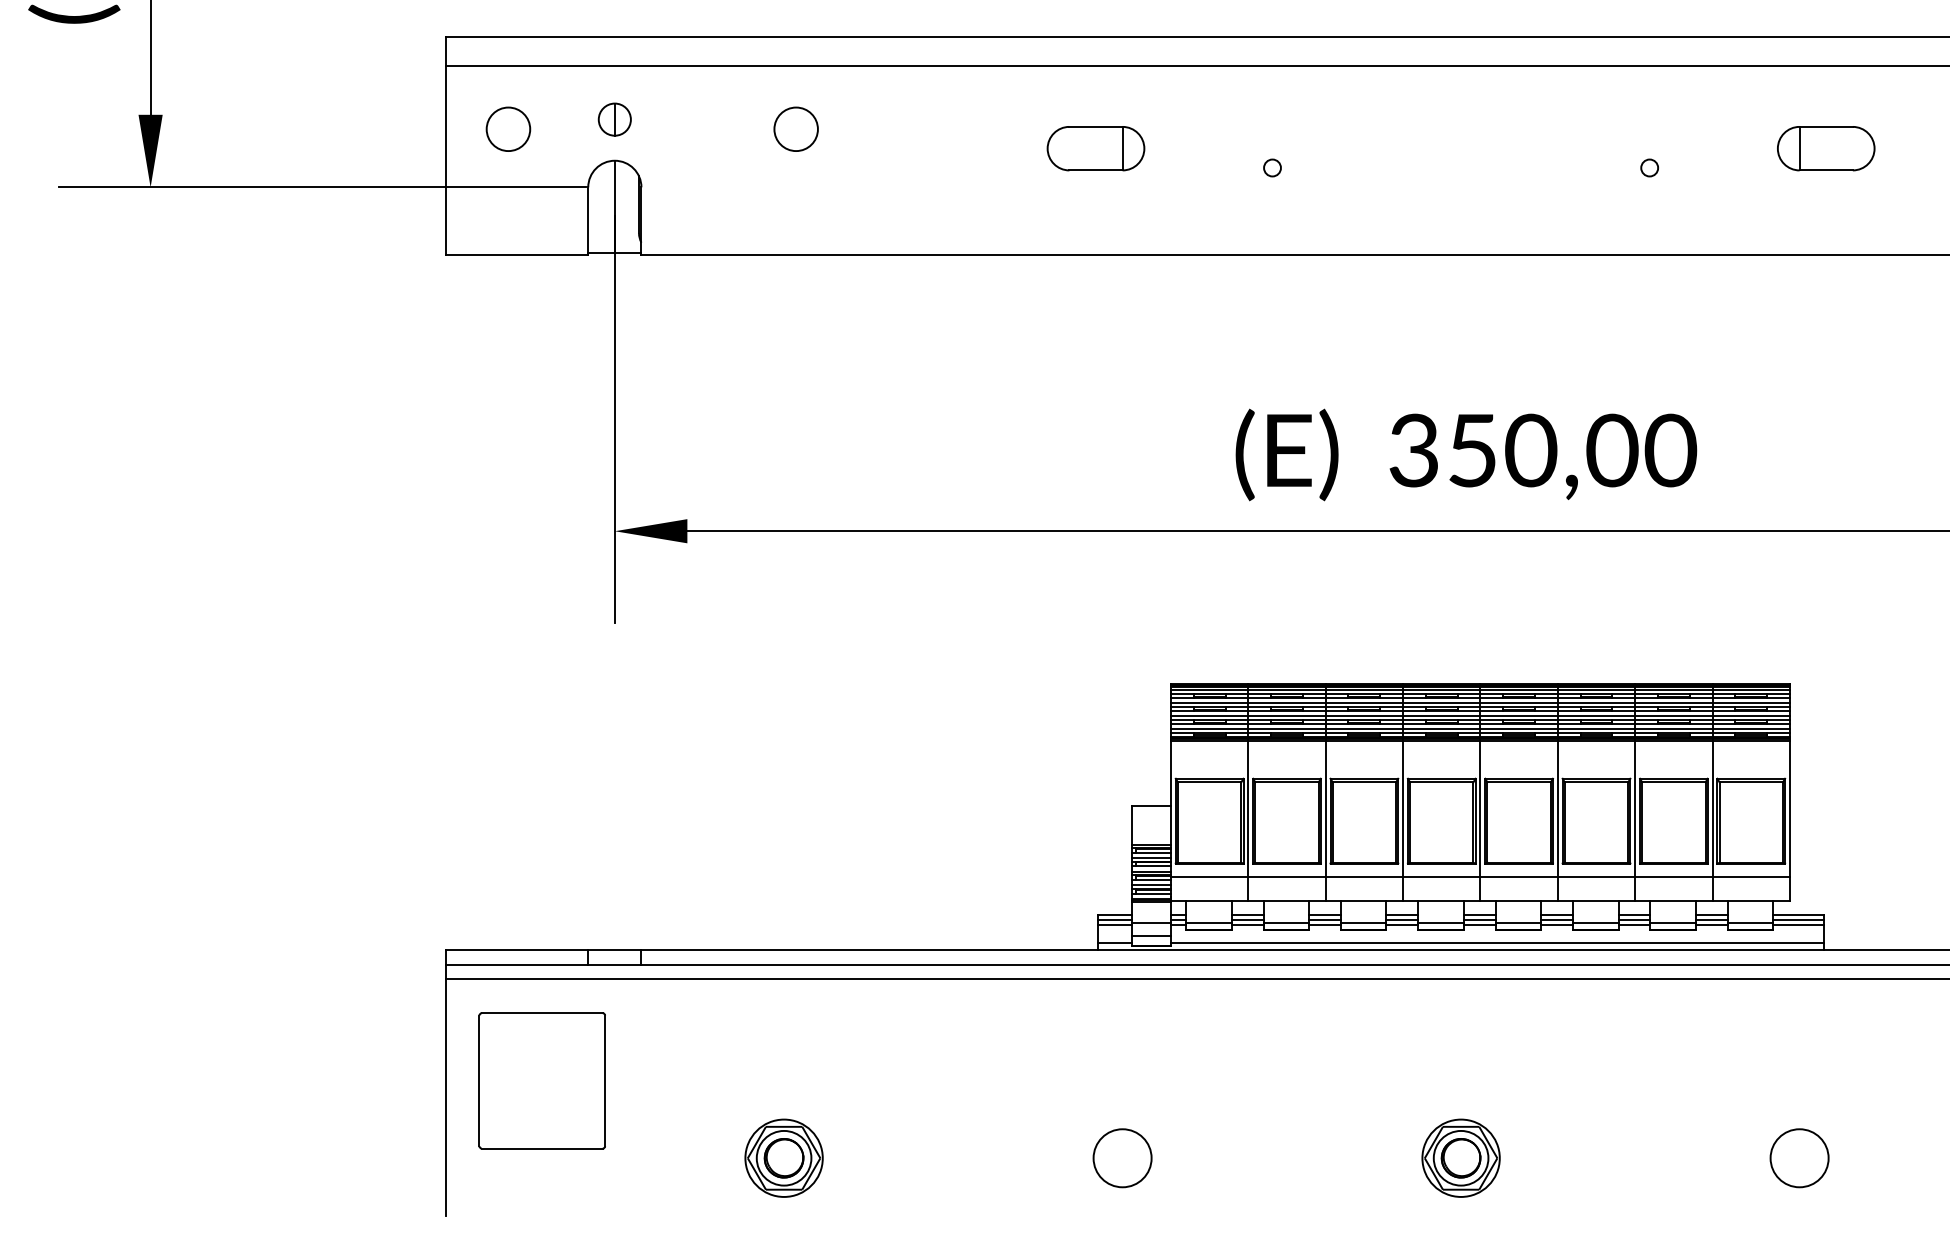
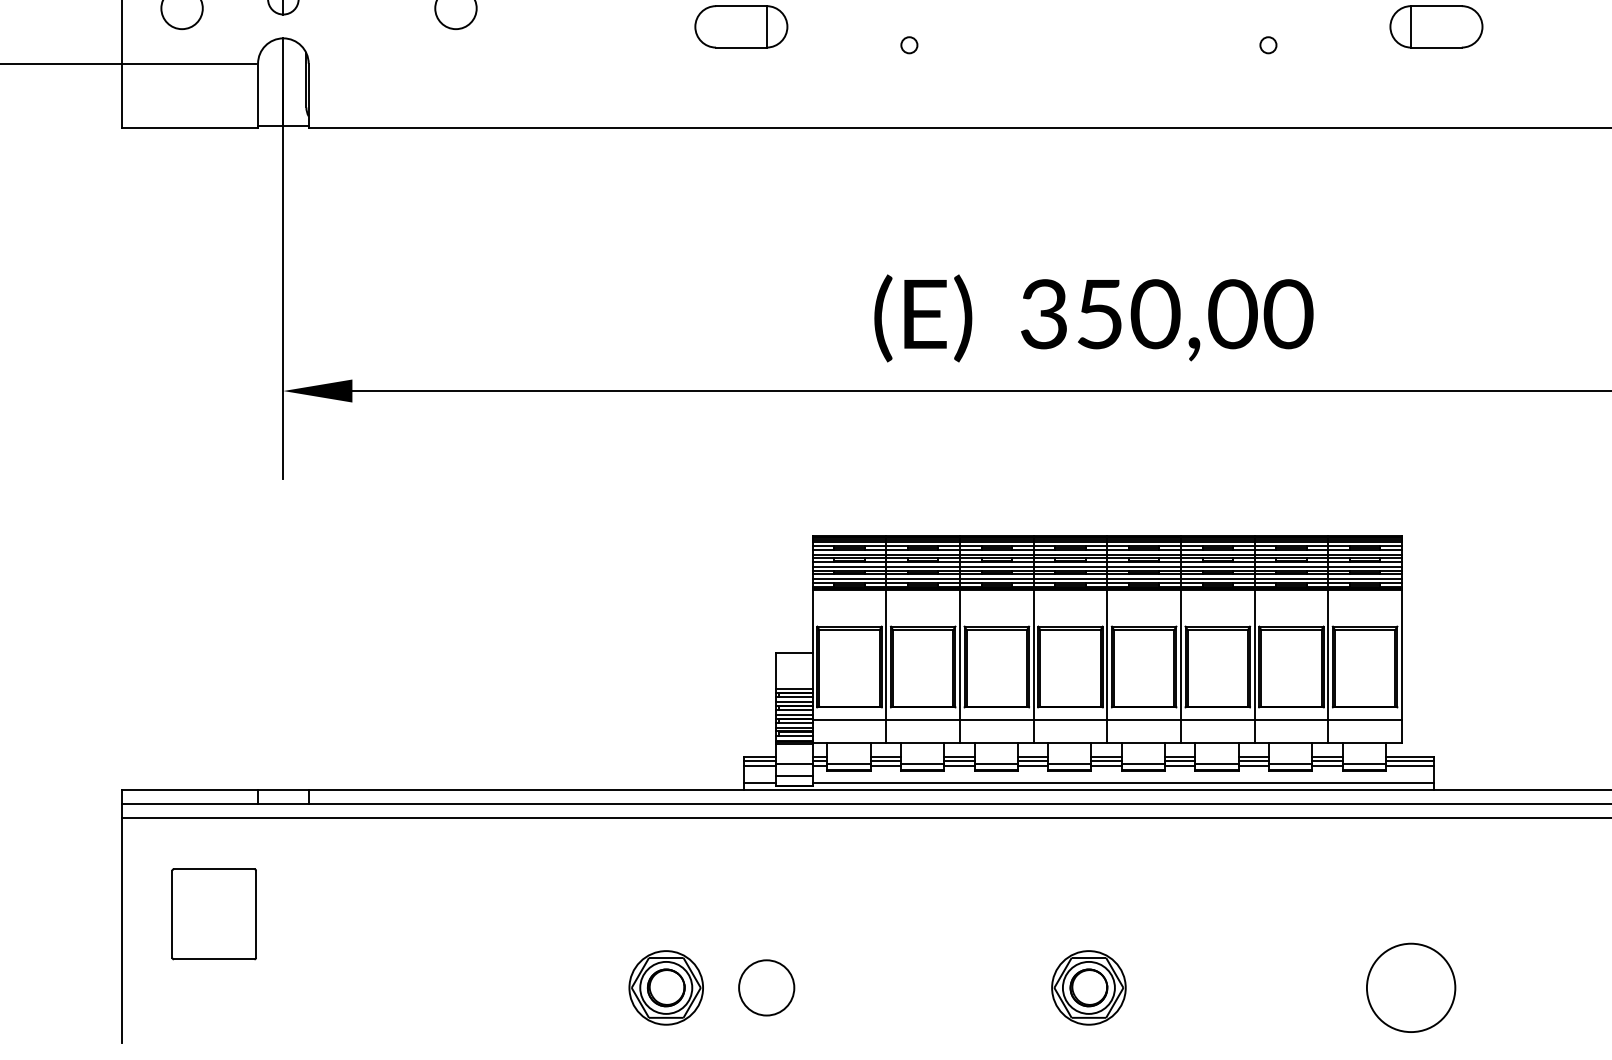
part: (541, 1080) -> (213, 913), size x0.7
part: (783, 1157) -> (665, 987), moved
circle: (1799, 1158) -> (1411, 988), size x1.6

